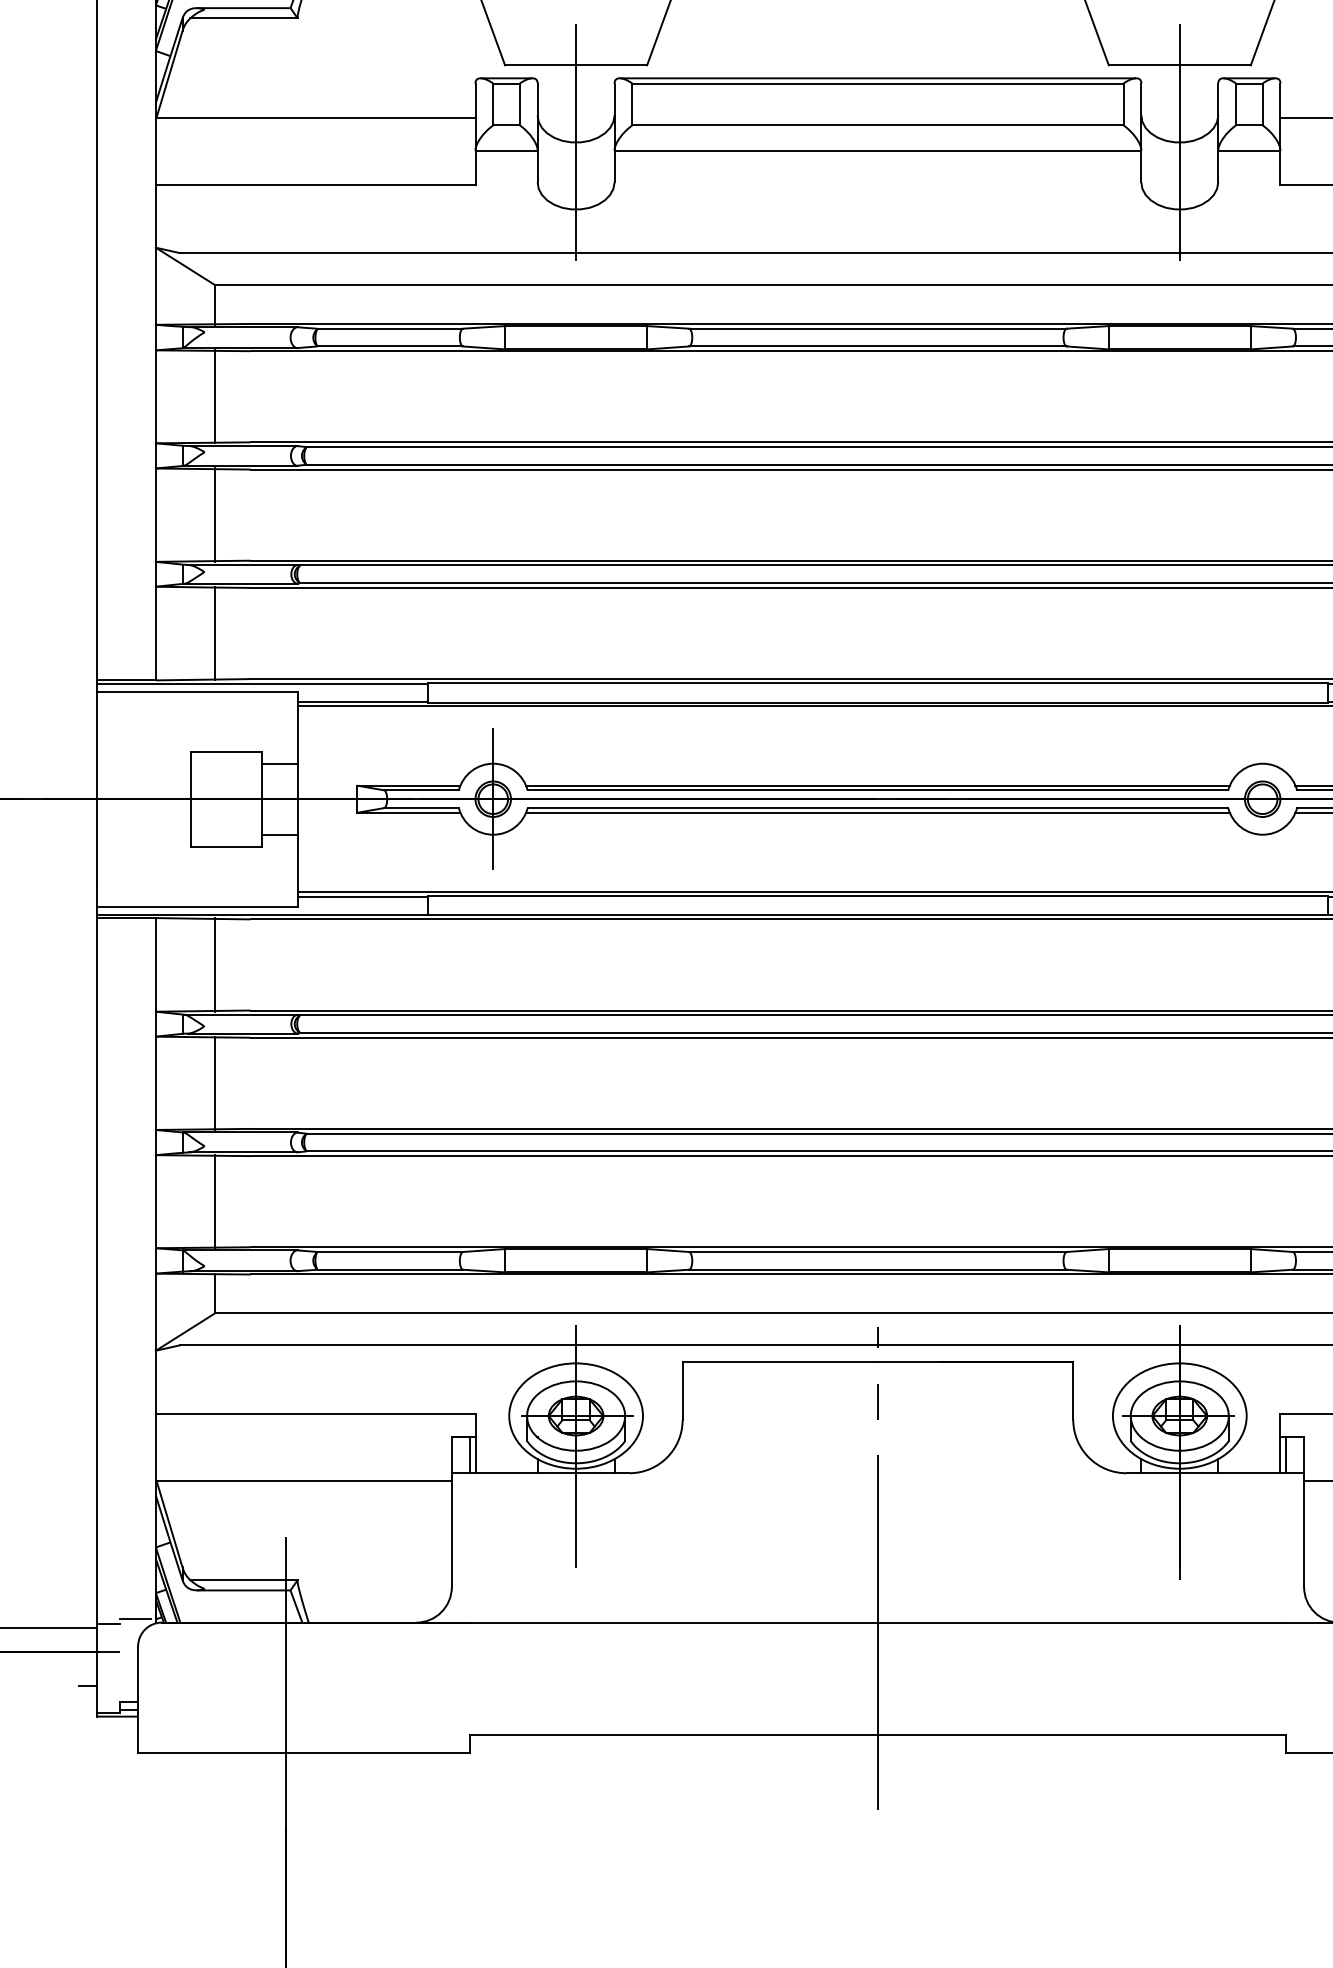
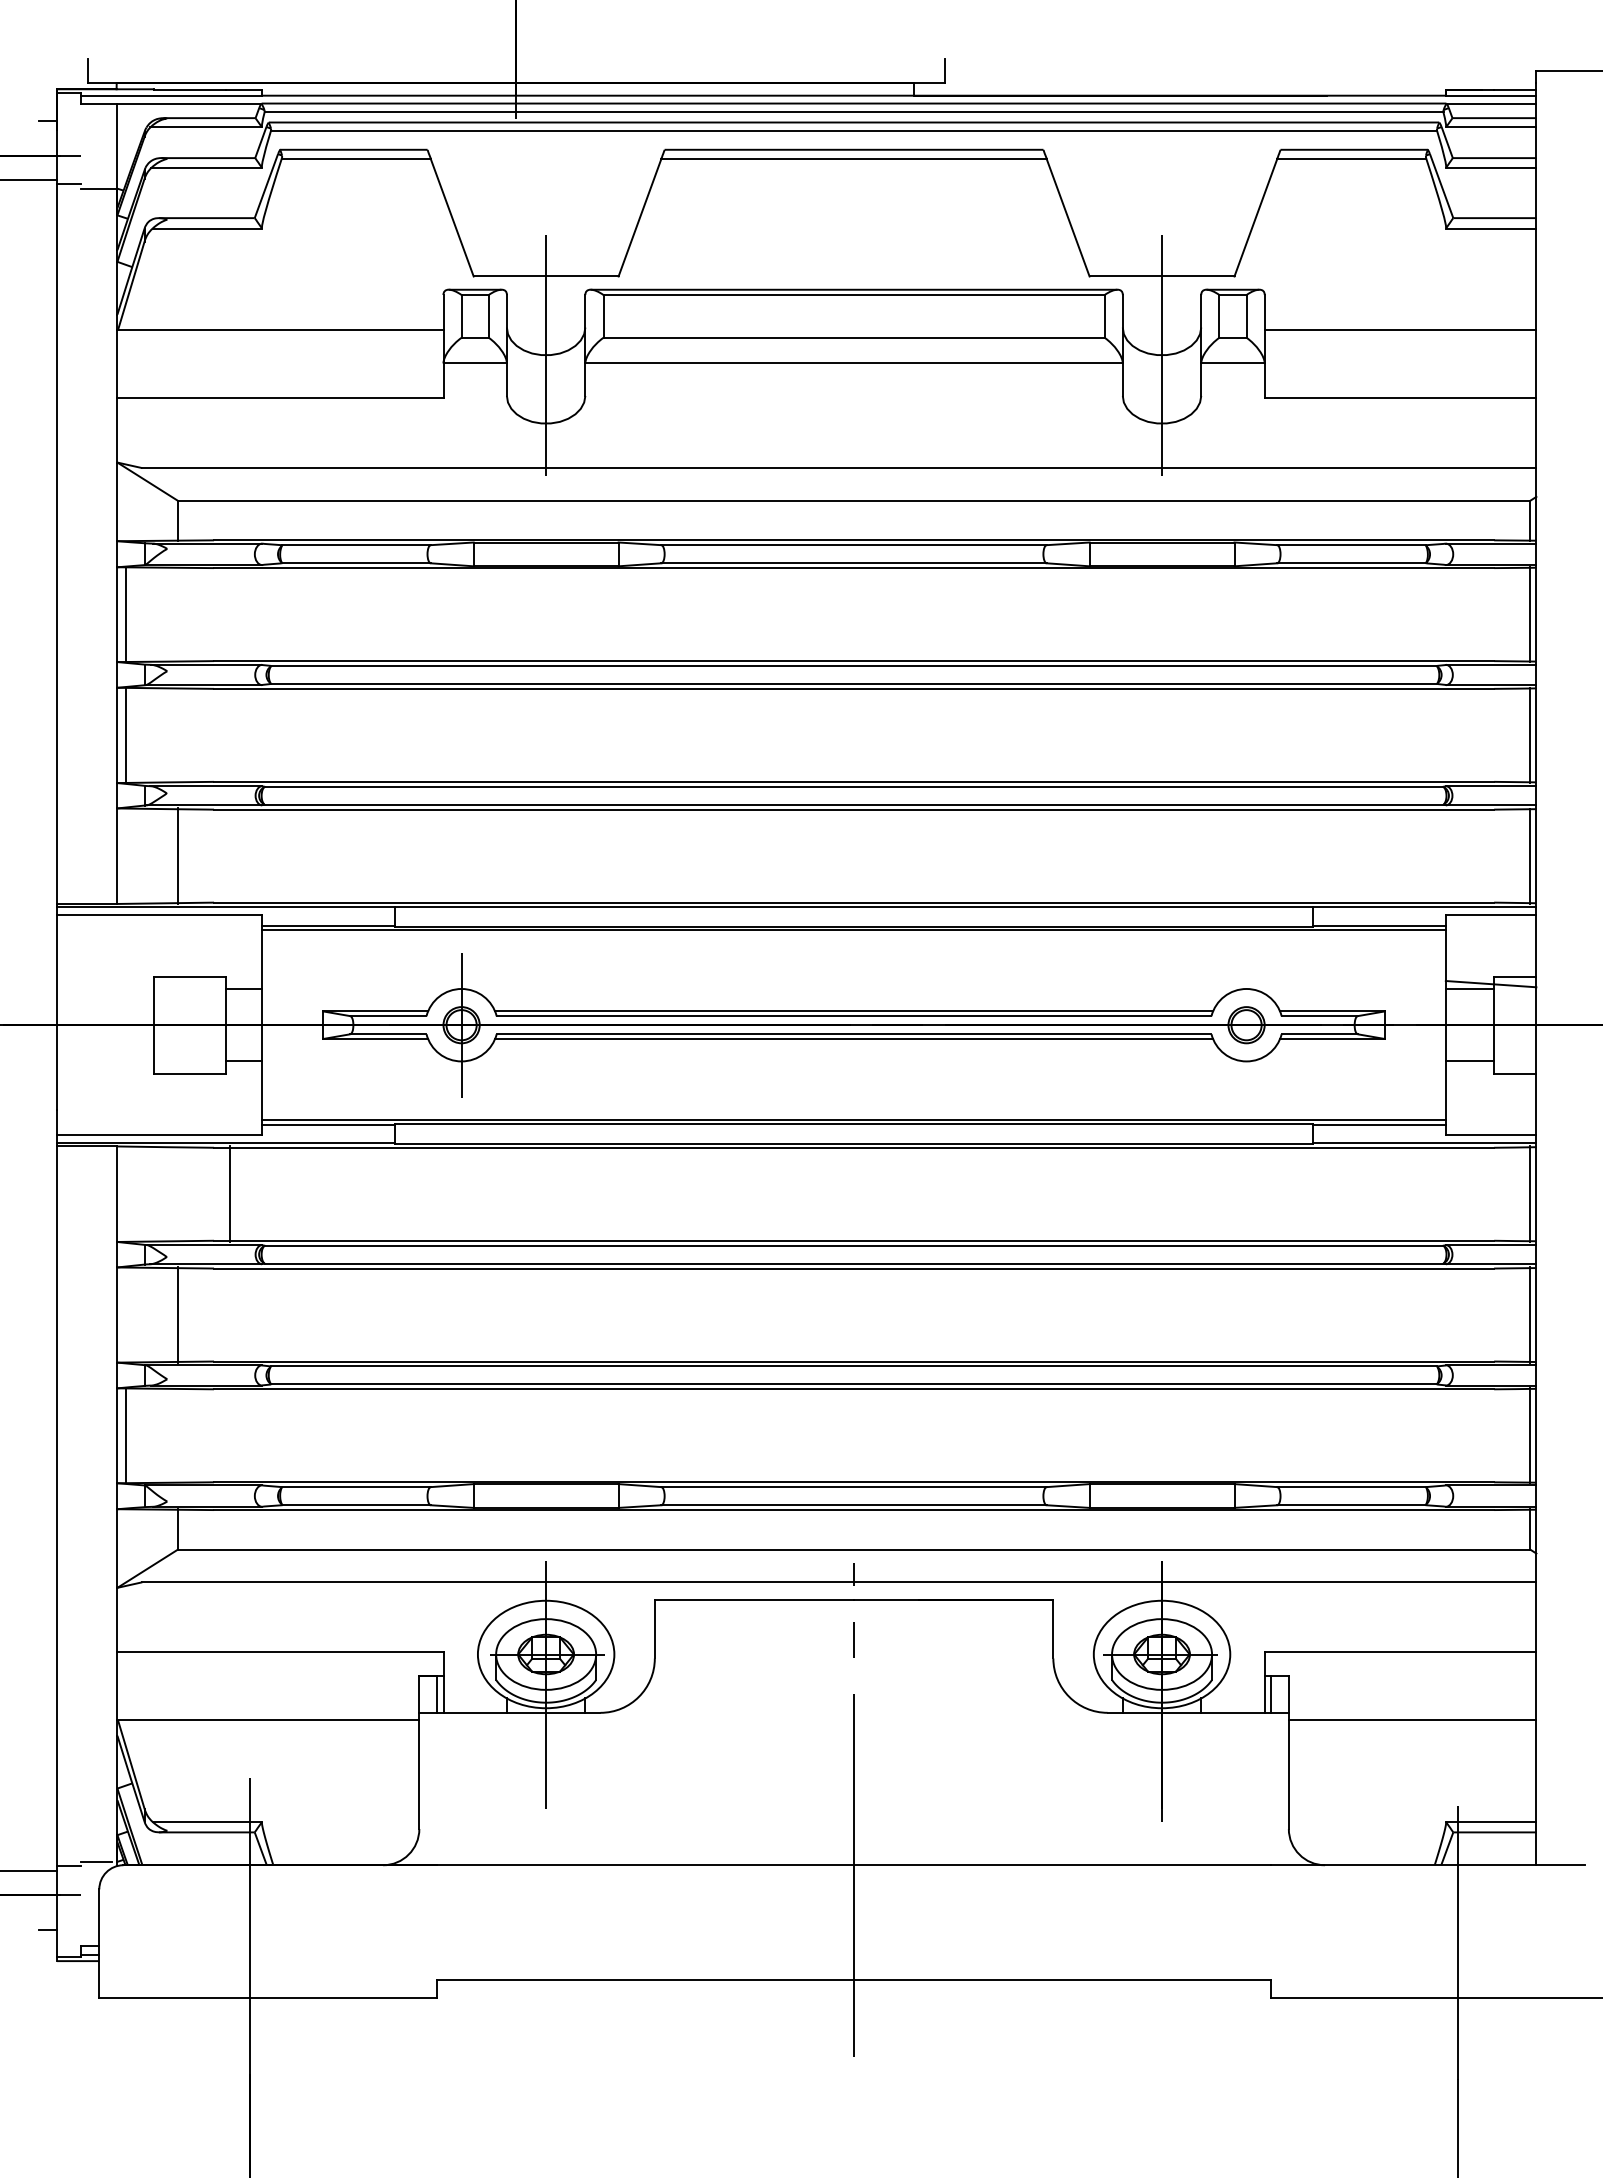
line: (214, 396) -> (125, 614), moved
line: (214, 515) -> (125, 735), moved
line: (214, 964) -> (229, 1193), moved
line: (214, 1201) -> (125, 1435), moved

